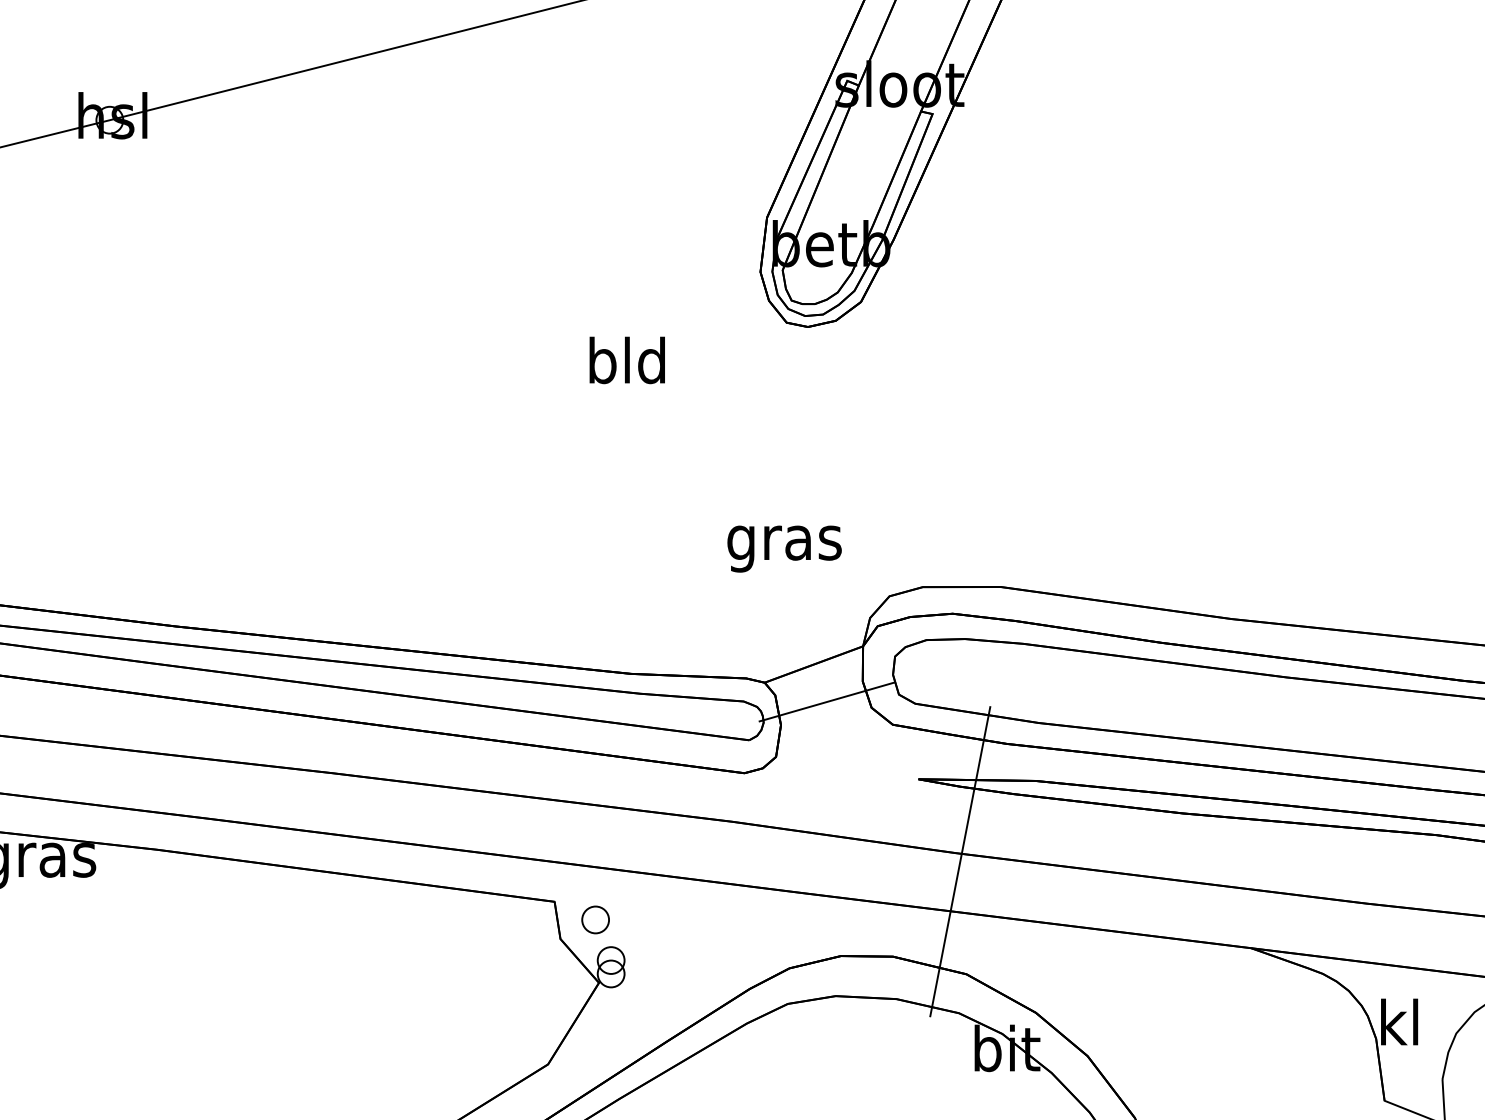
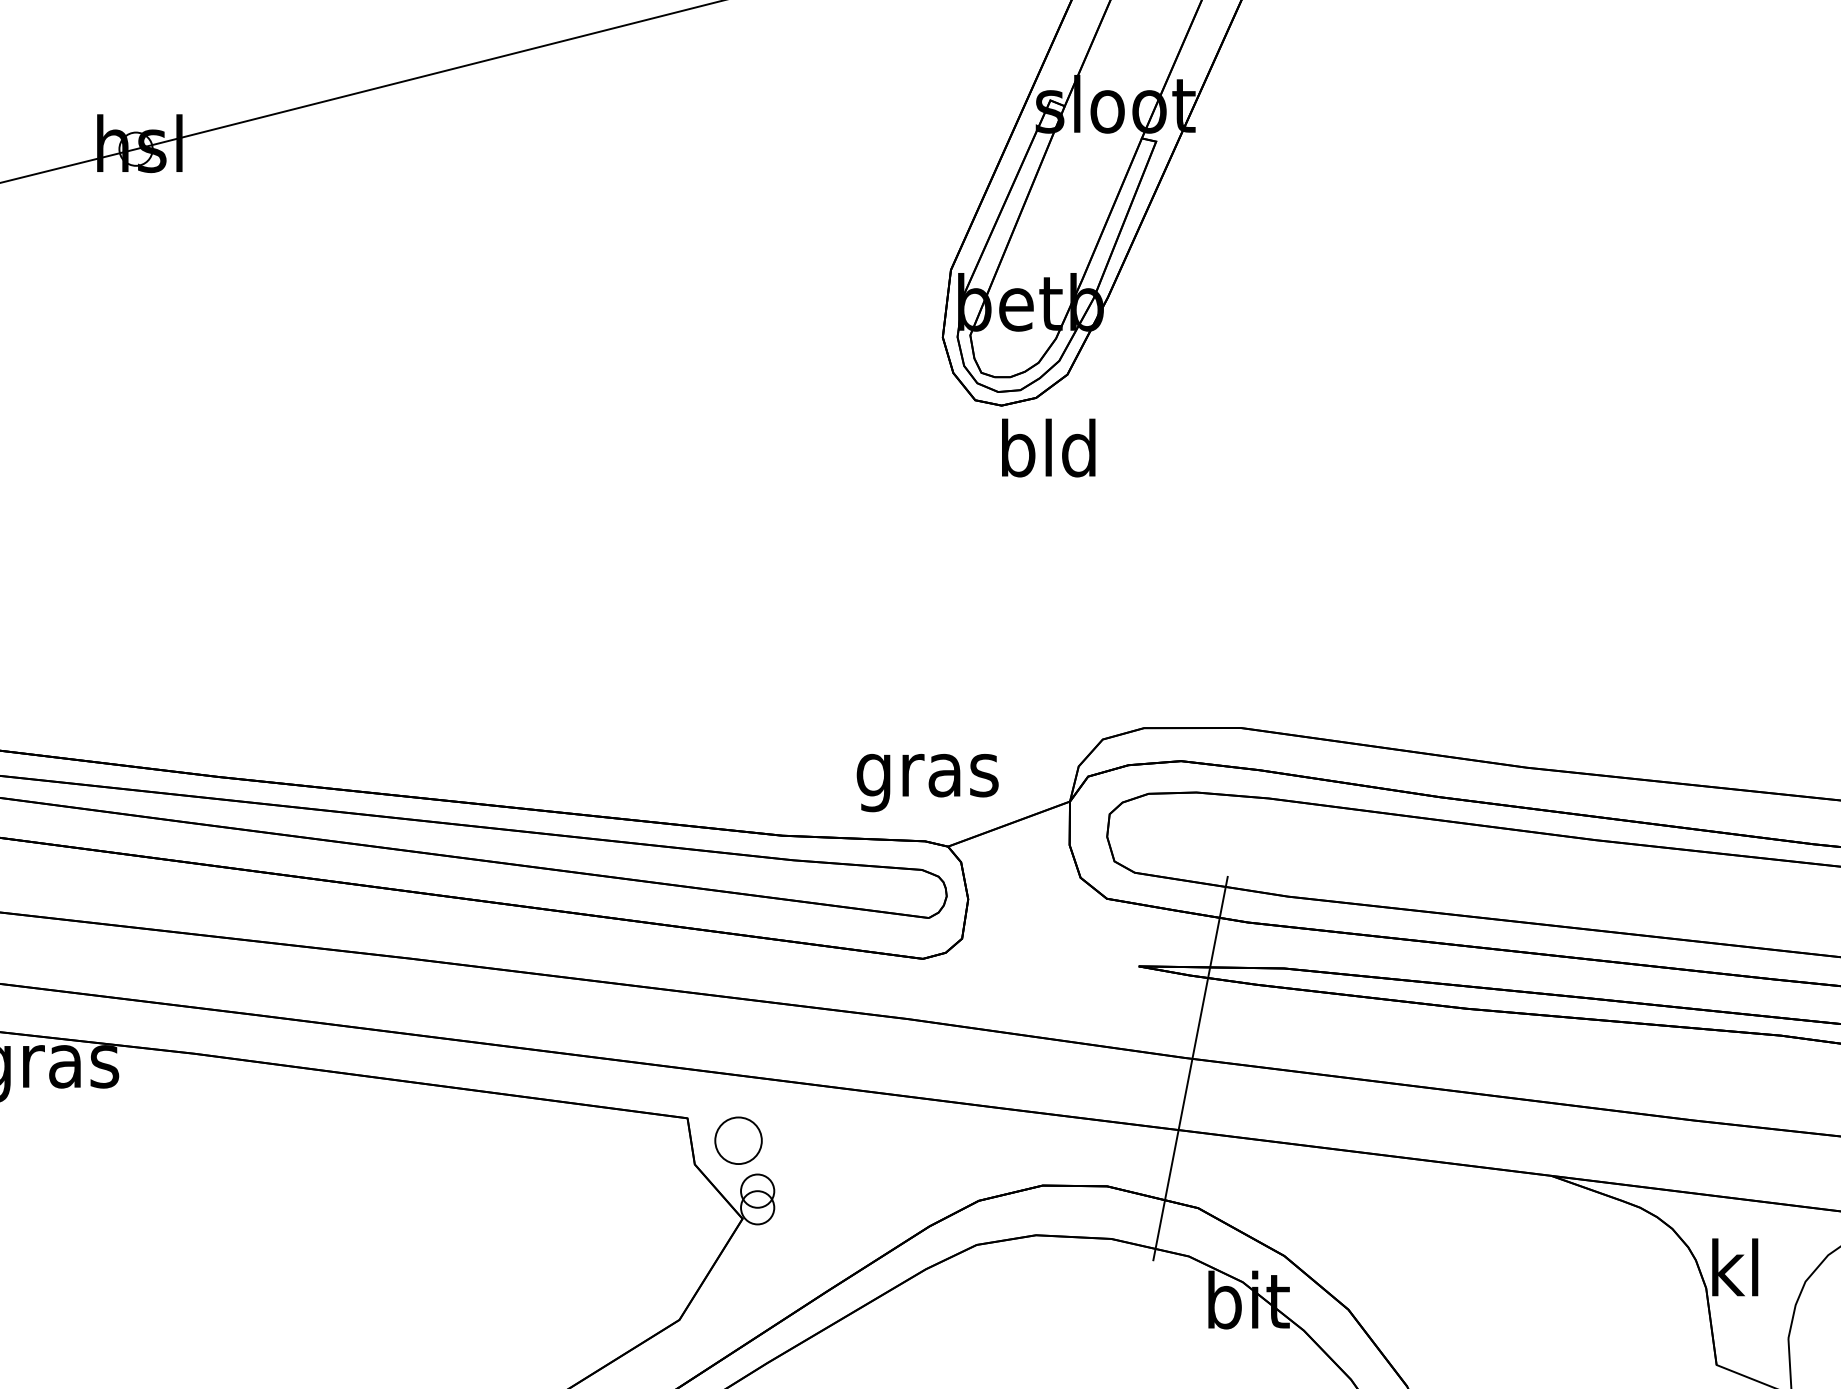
text: (627, 359) -> (1048, 447), moved
text: (784, 549) -> (927, 783), moved
line: (826, 701) -> (1024, 870), removed
part: (594, 919) -> (737, 1140), size x1.4

